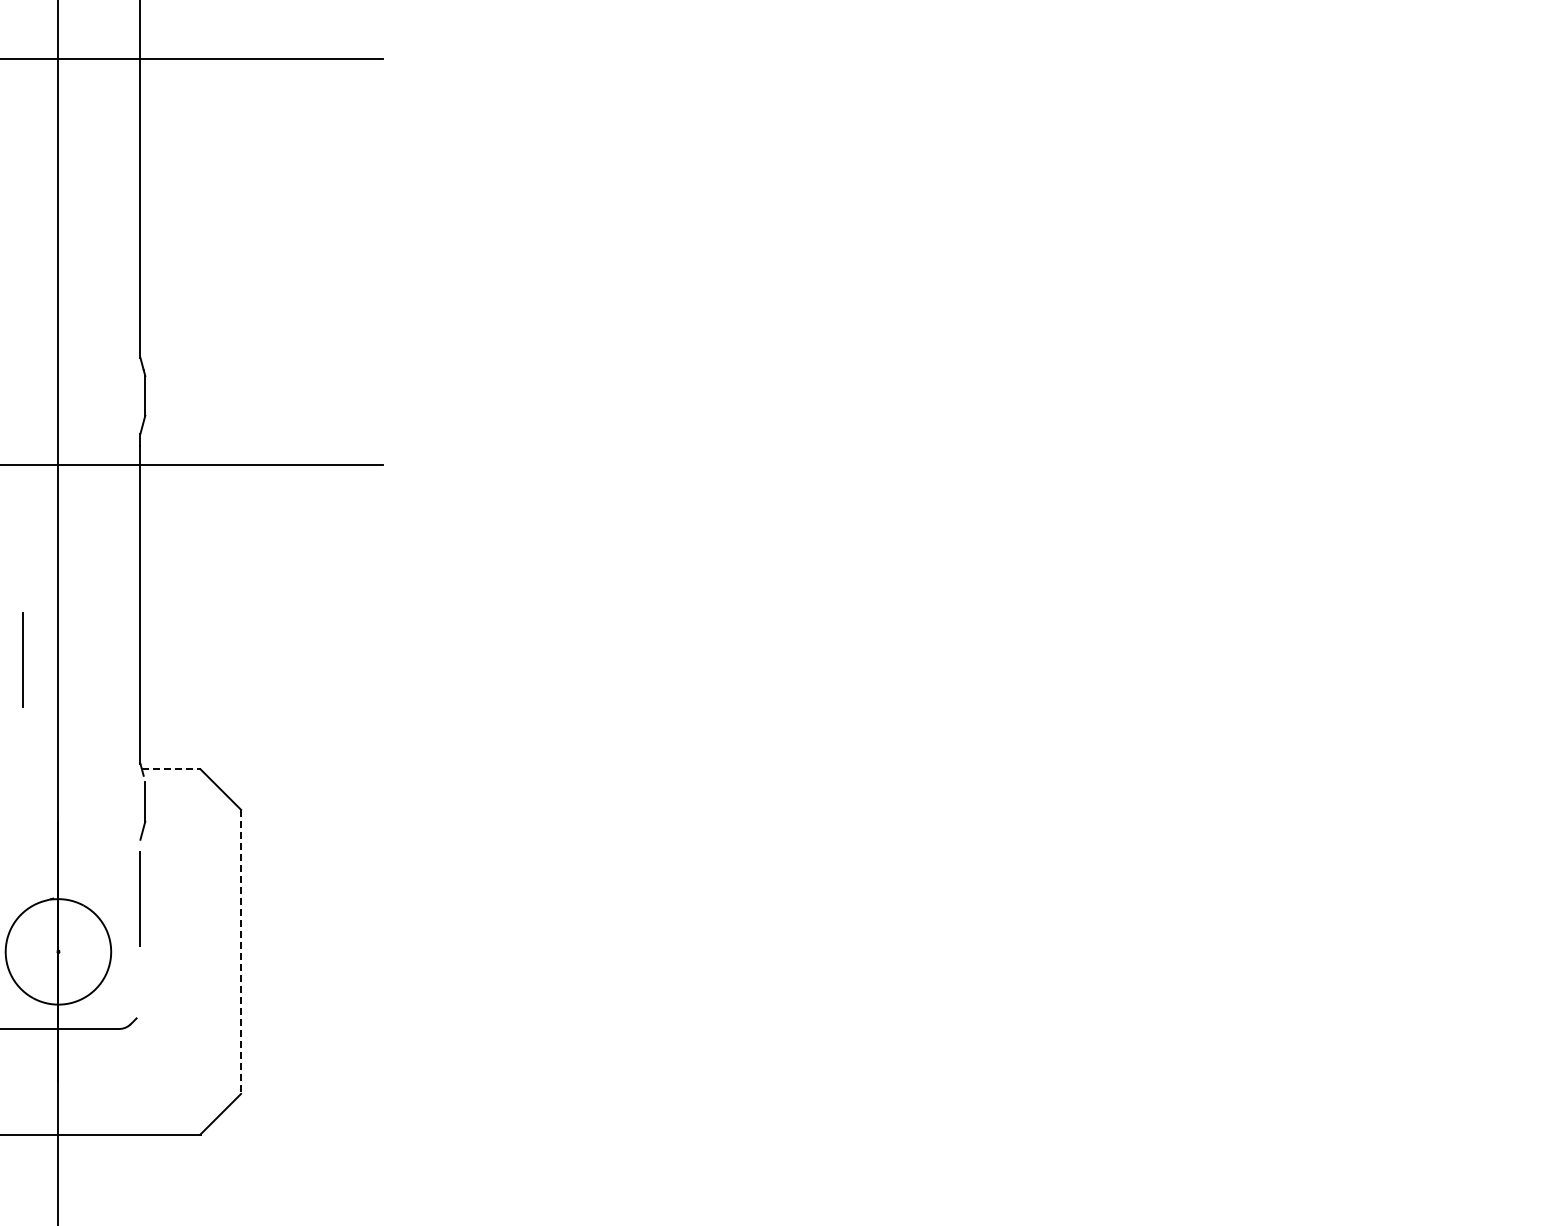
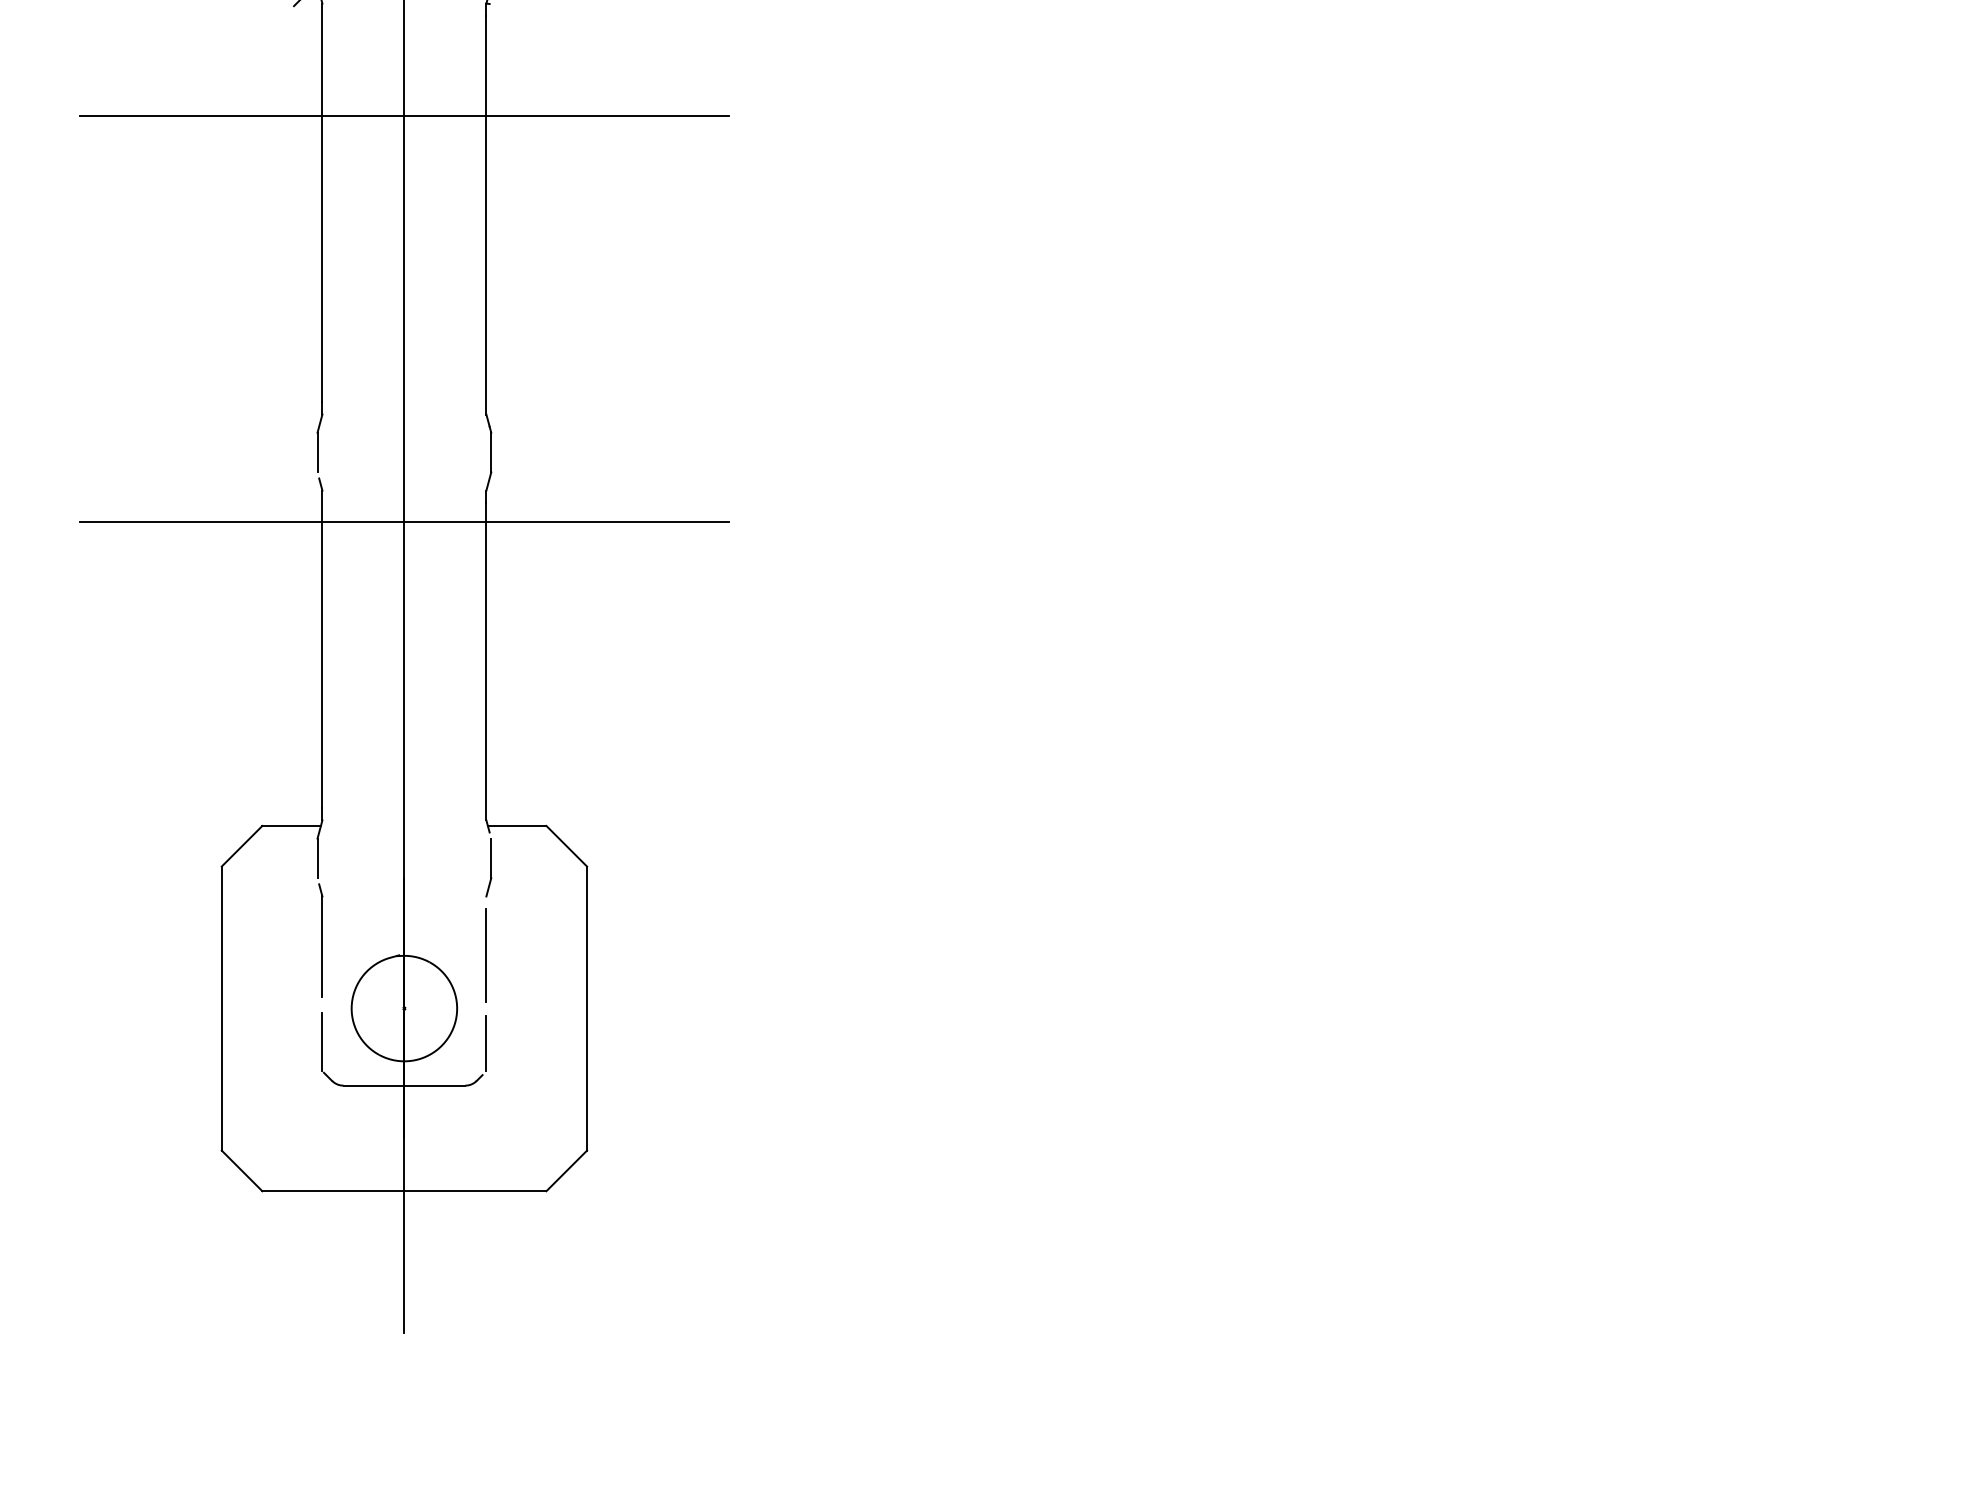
line: (22, 659) -> (368, 716), removed
line: (171, 768) -> (517, 825), dashed -> solid
line: (241, 952) -> (587, 1009), dashed -> solid
line: (140, 986) -> (486, 1043), added

